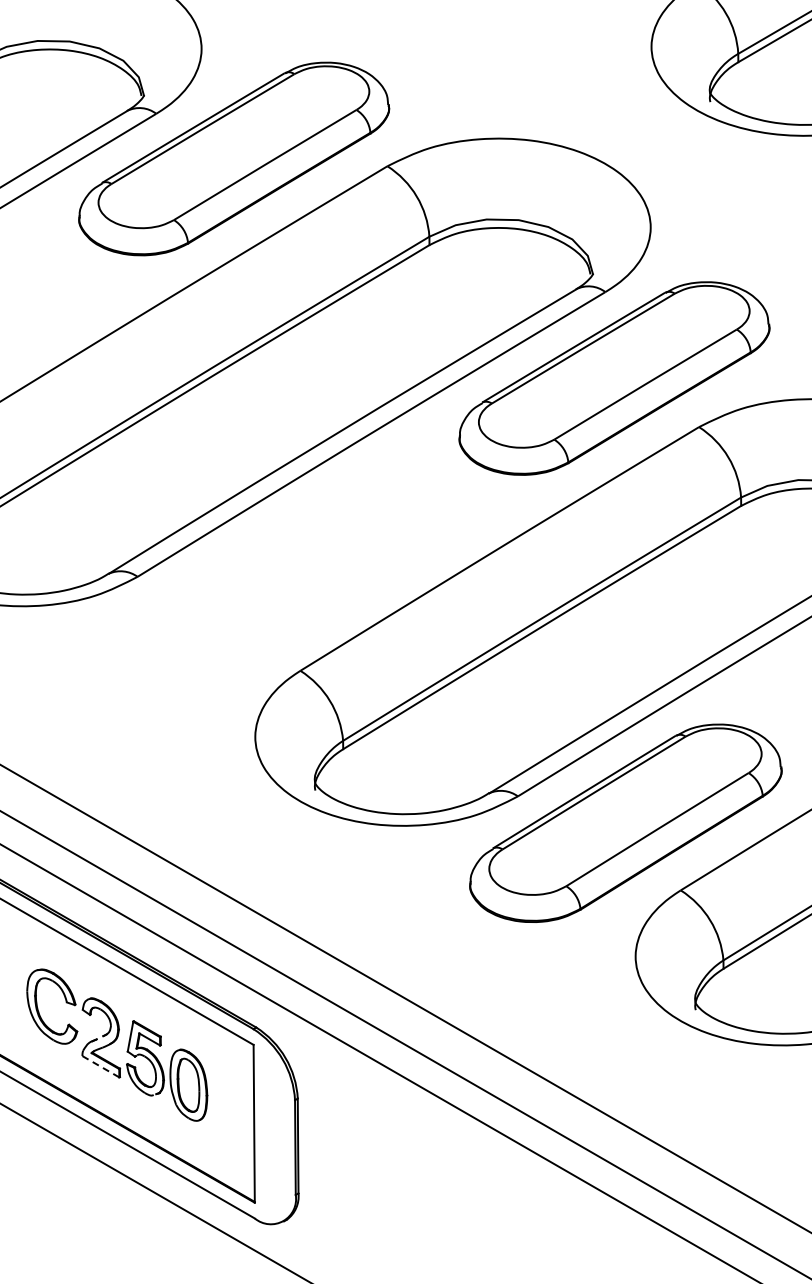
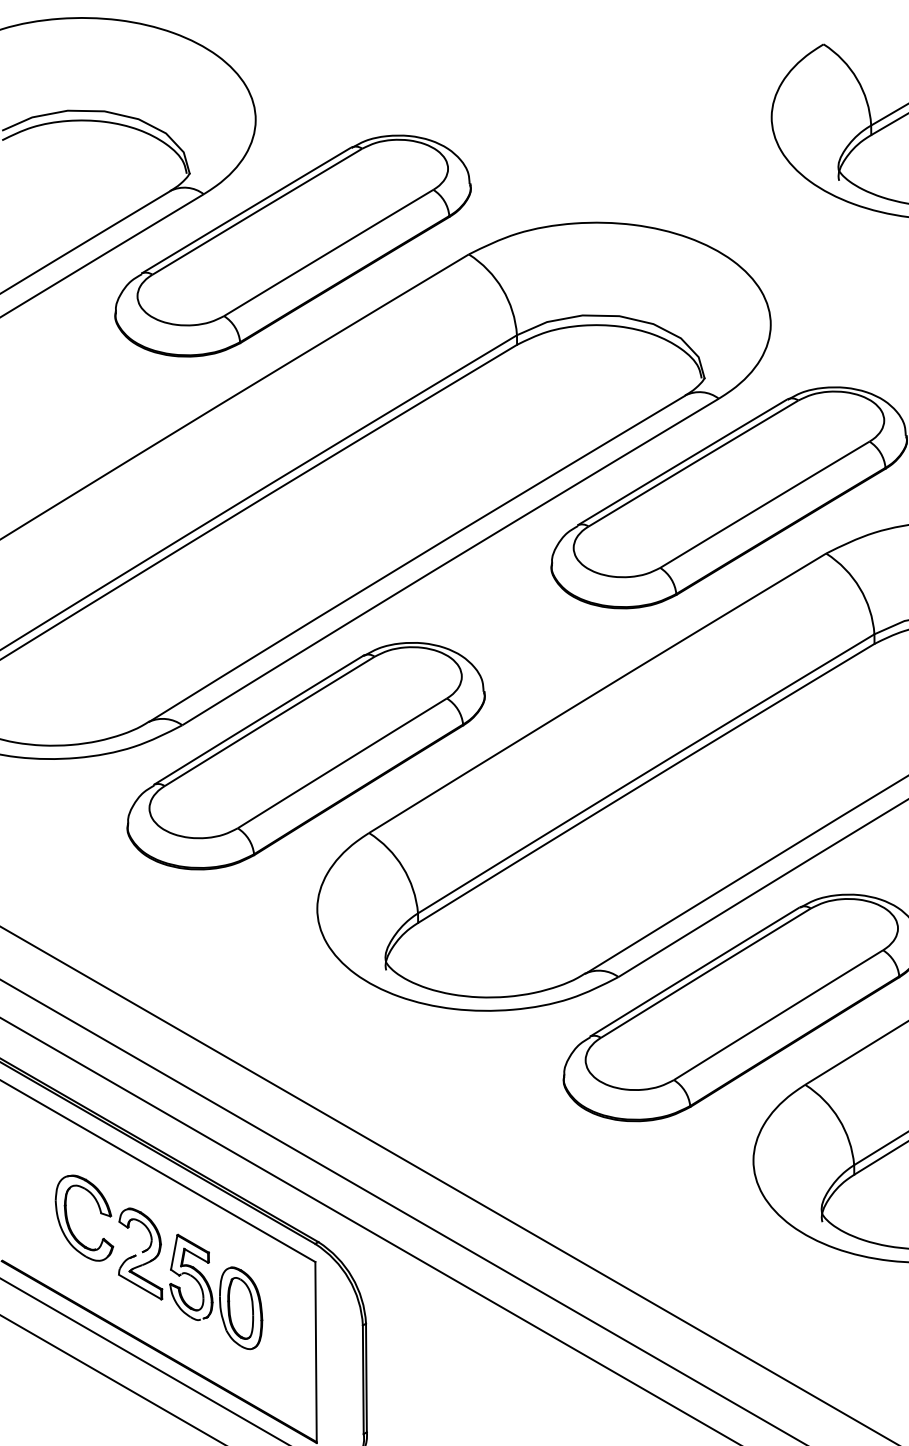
part: (245, 603) -> (306, 755), added
line: (100, 1066) -> (139, 1286), dashed -> solid

